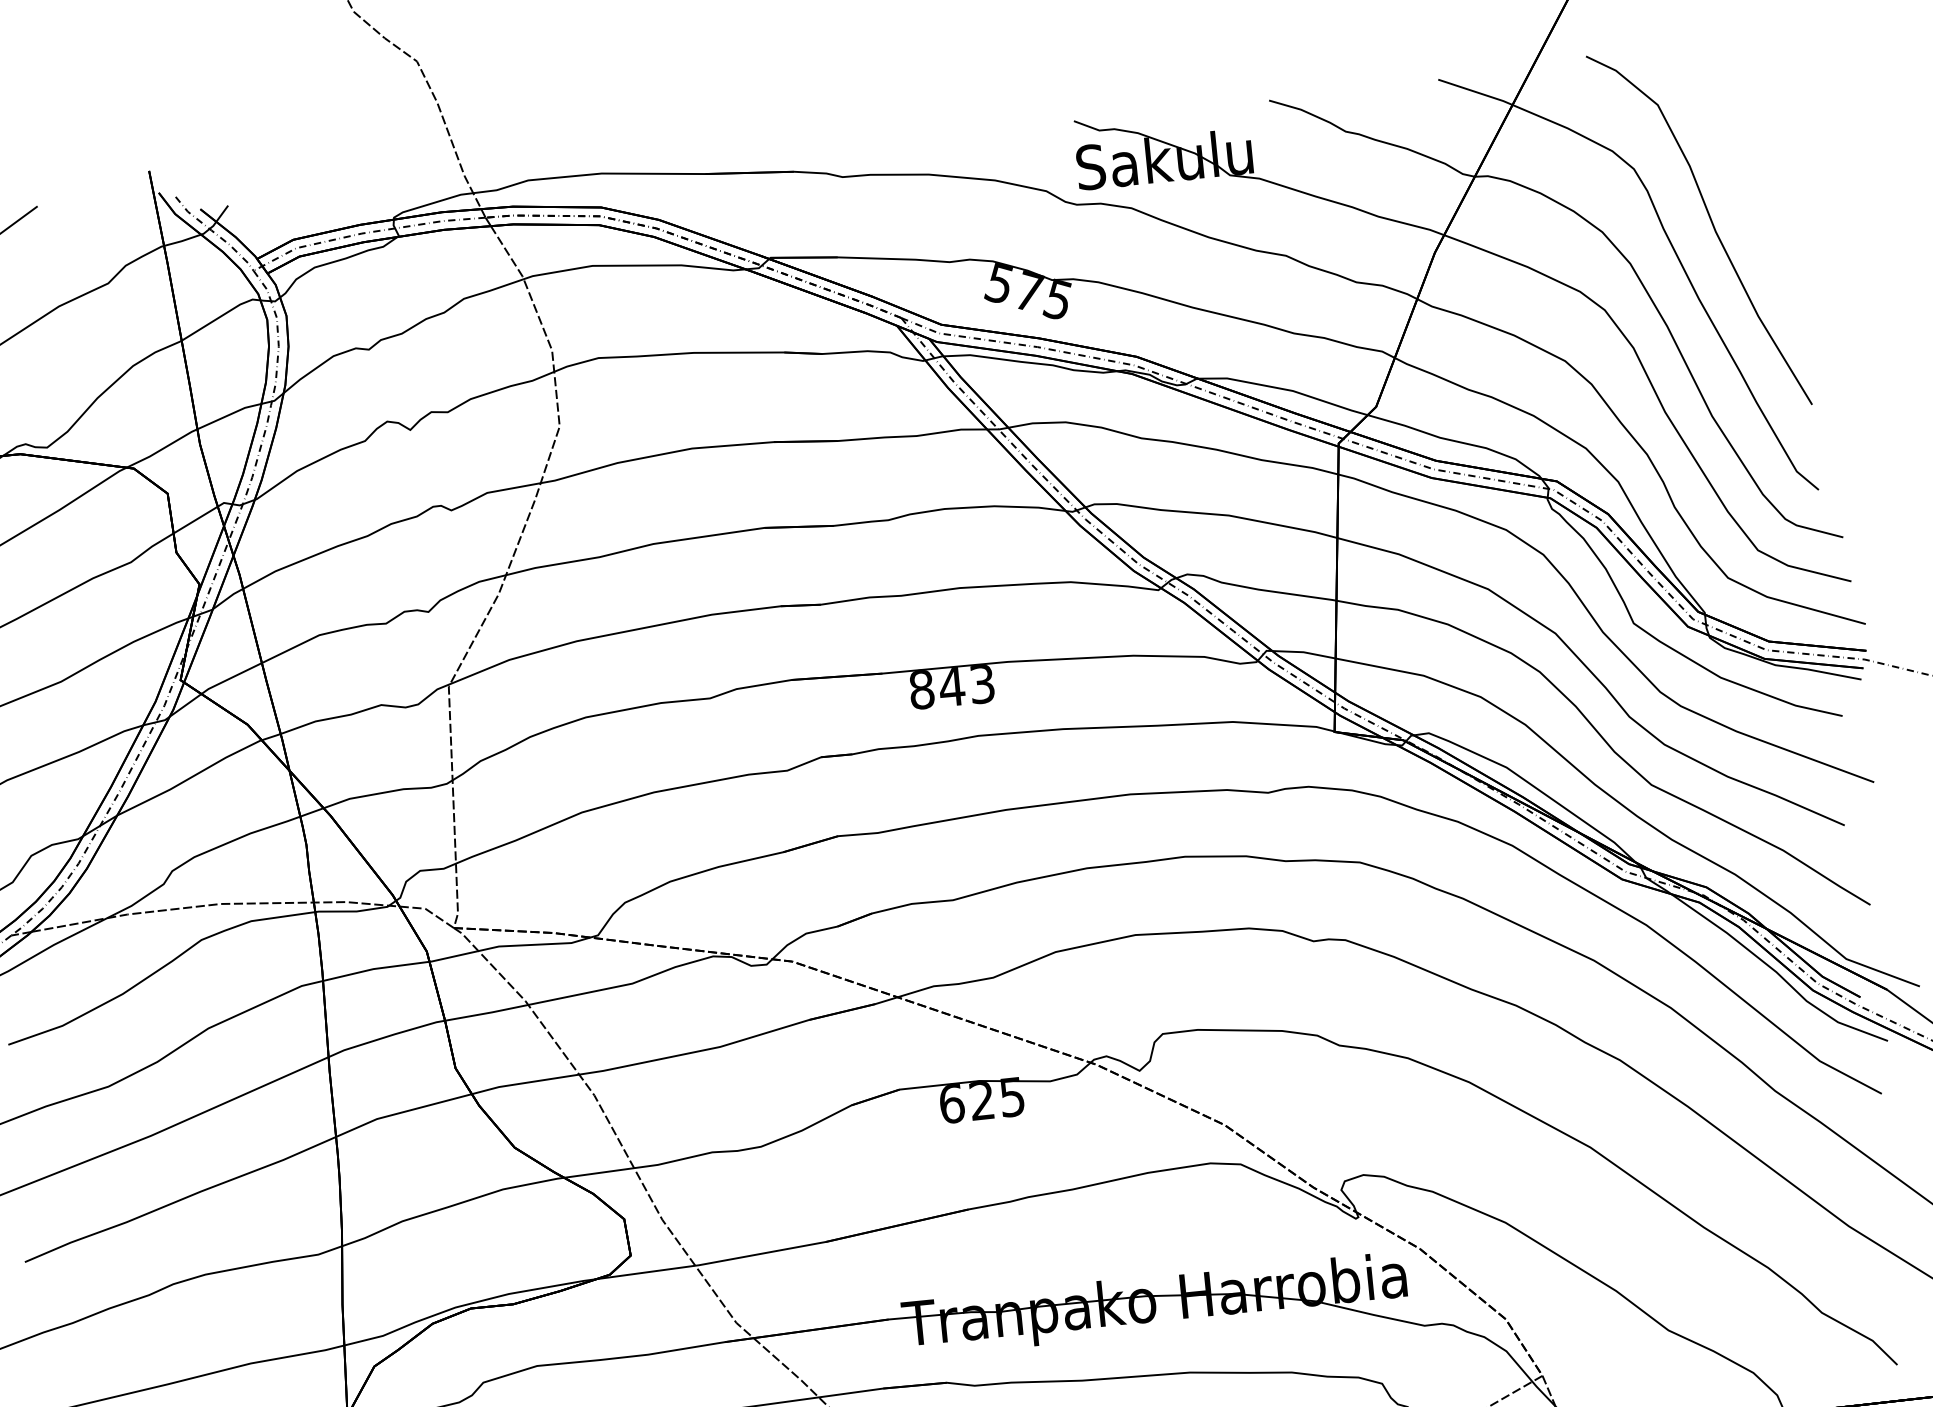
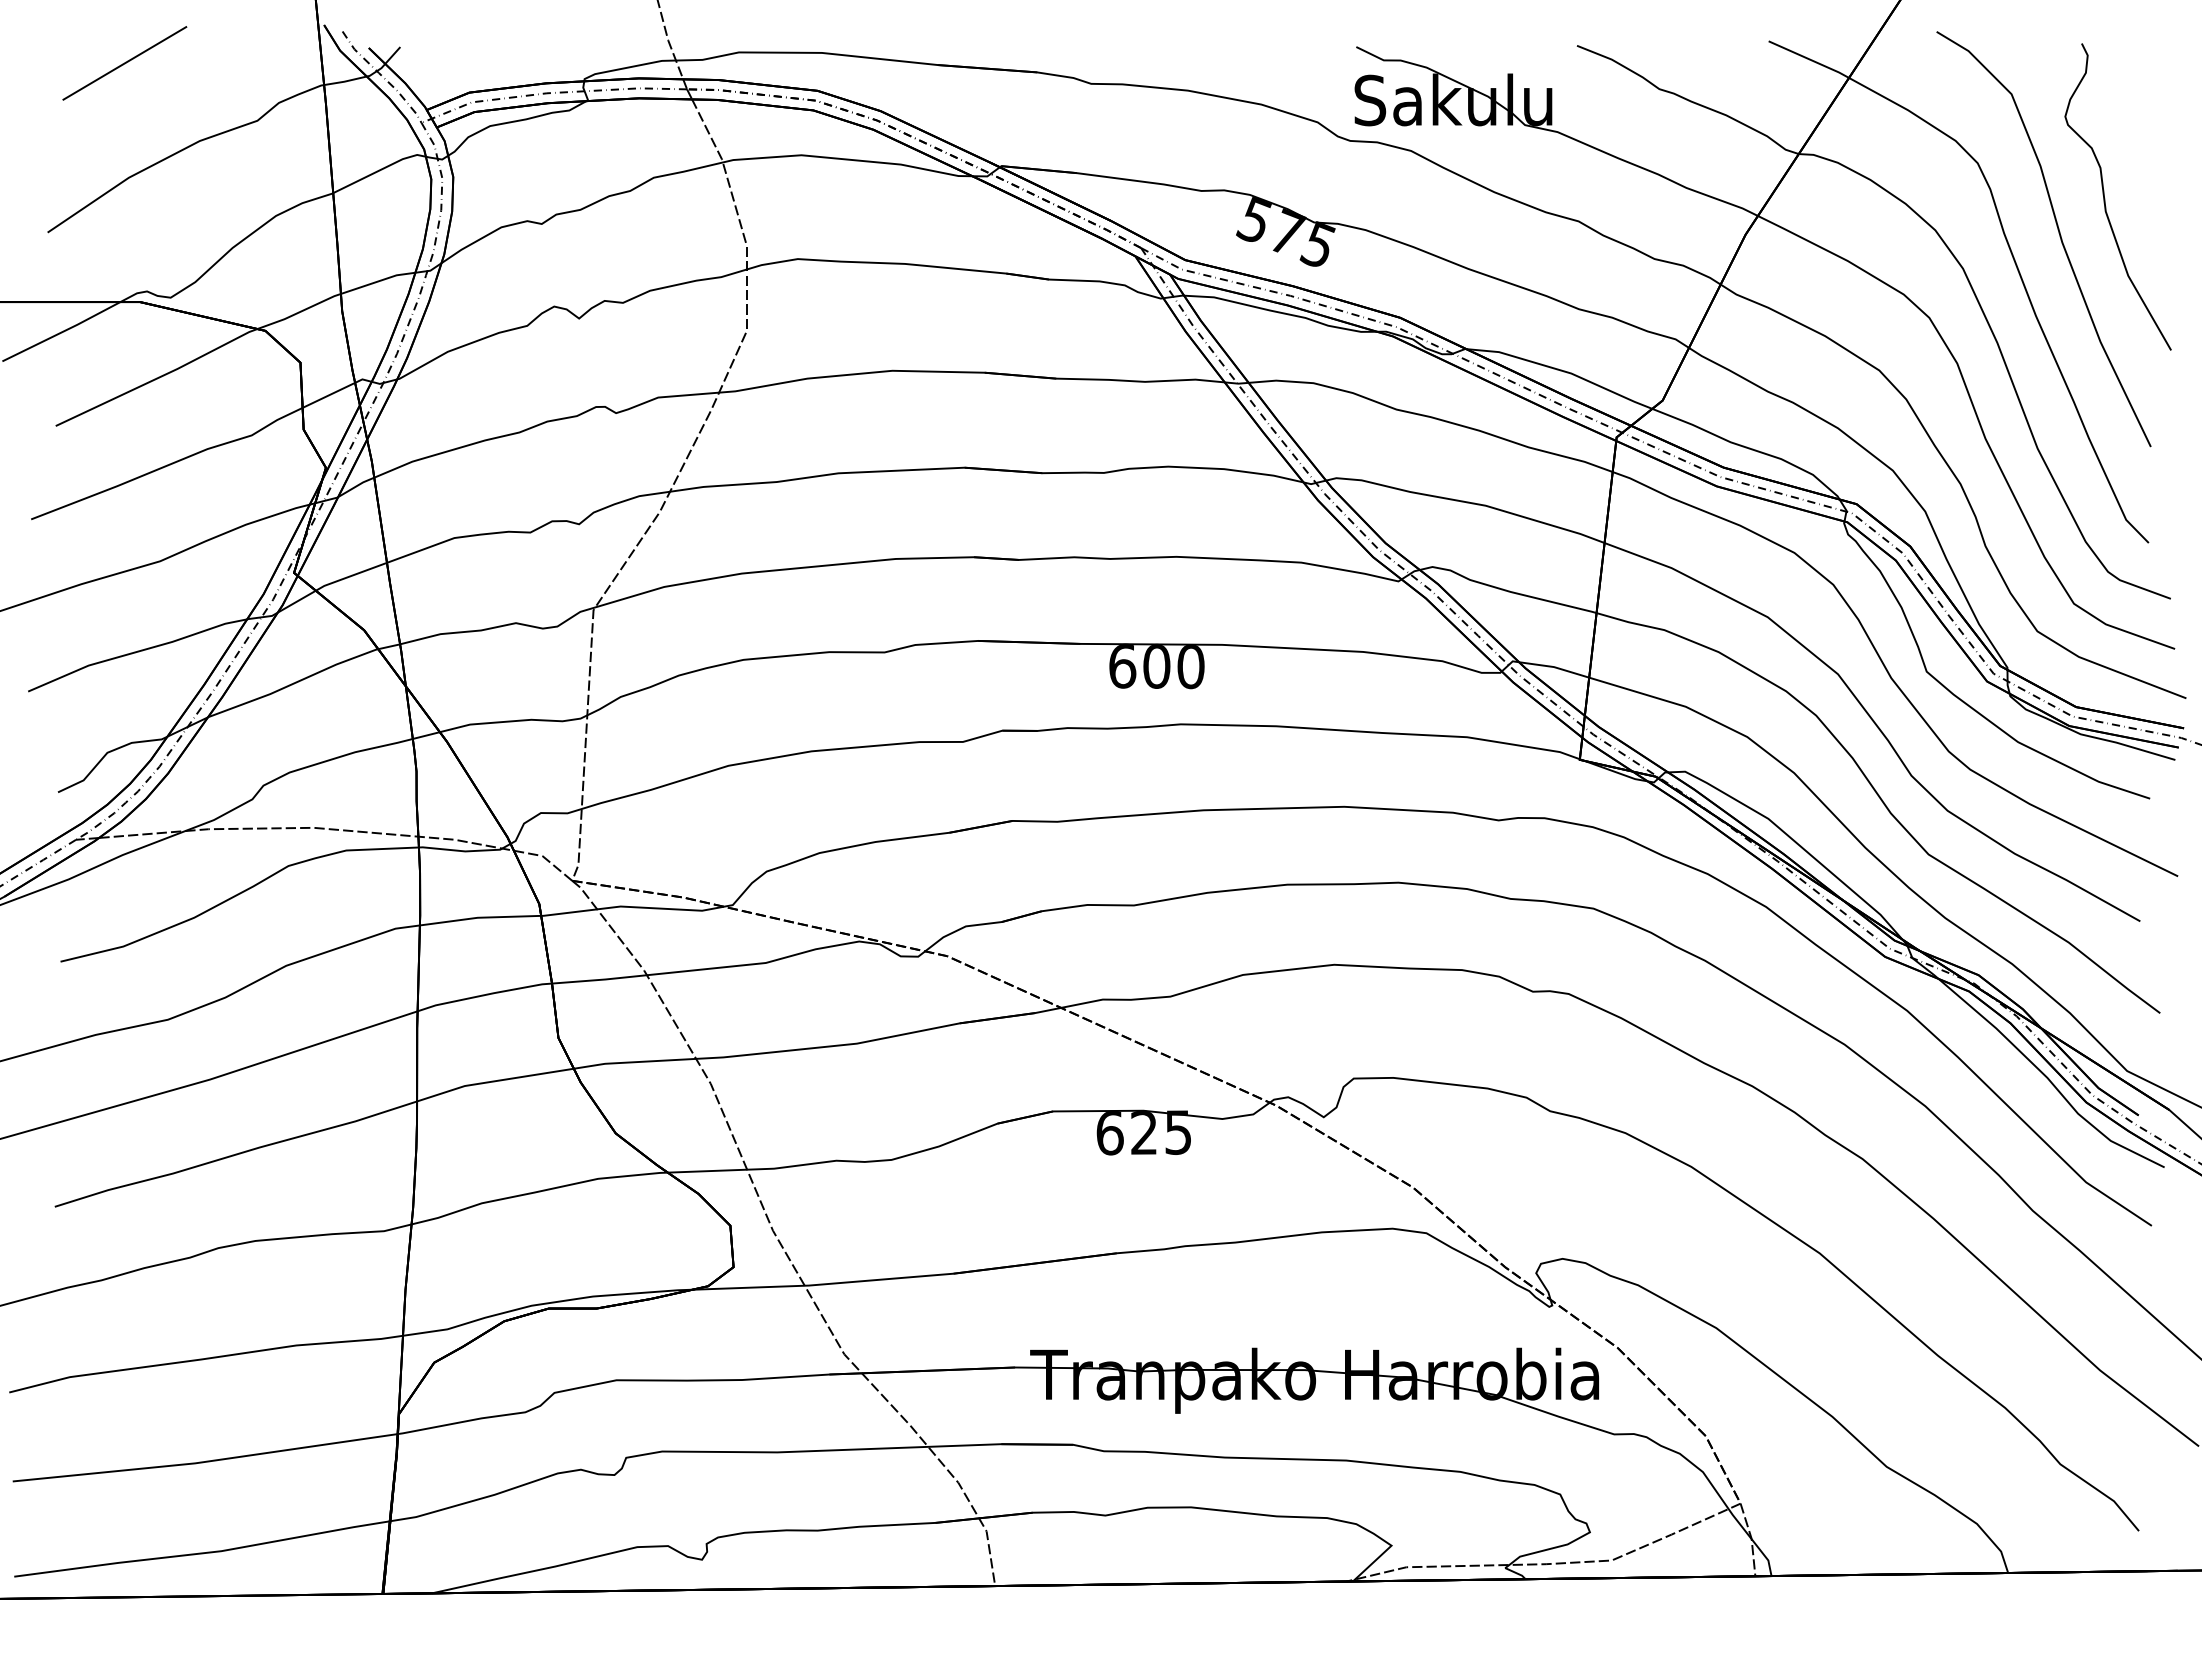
curve: (1750, 188) -> (2105, 198), added
text: (951, 687) -> (1156, 667), 843 -> 600

